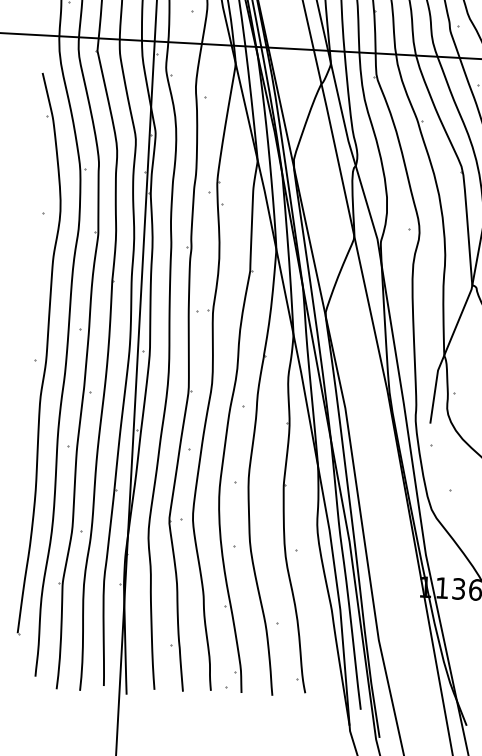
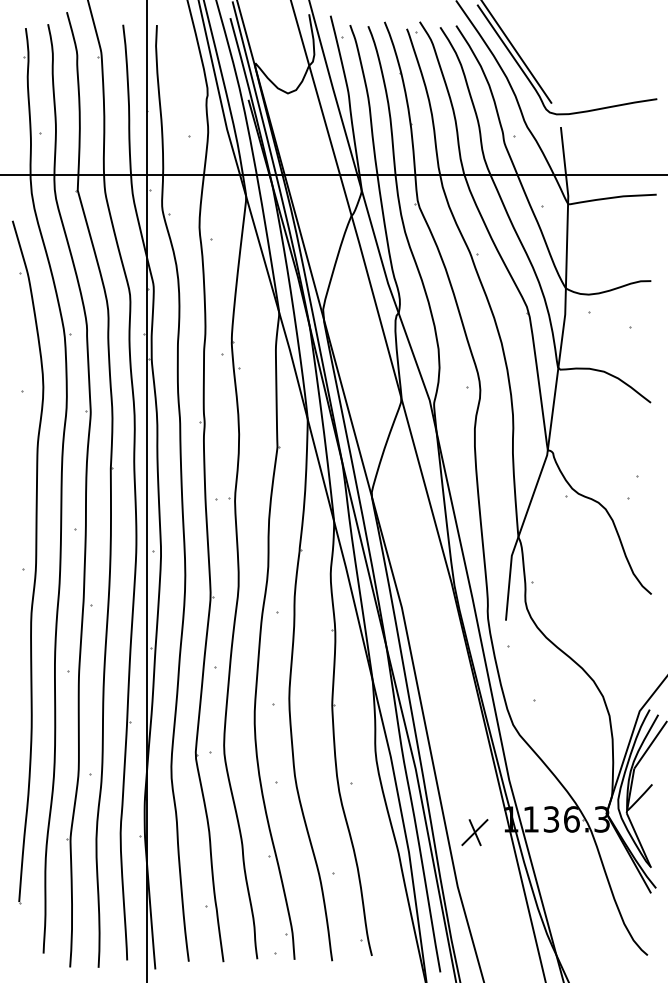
part: (395, 596) -> (474, 832), added

